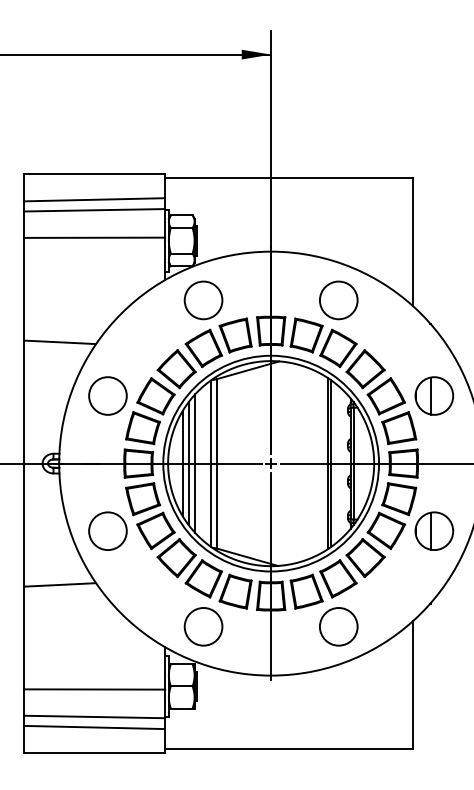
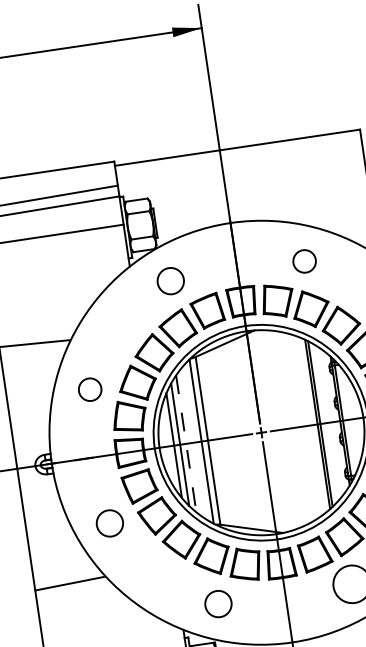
circle: (203, 300) -> (170, 281), size x0.7
circle: (338, 300) -> (304, 261), size x0.6
circle: (107, 395) -> (89, 389), size x0.6
line: (195, 464) -> (186, 444), solid -> dashed
circle: (107, 531) -> (109, 523), size x0.7
circle: (203, 626) -> (218, 603), size x0.7

